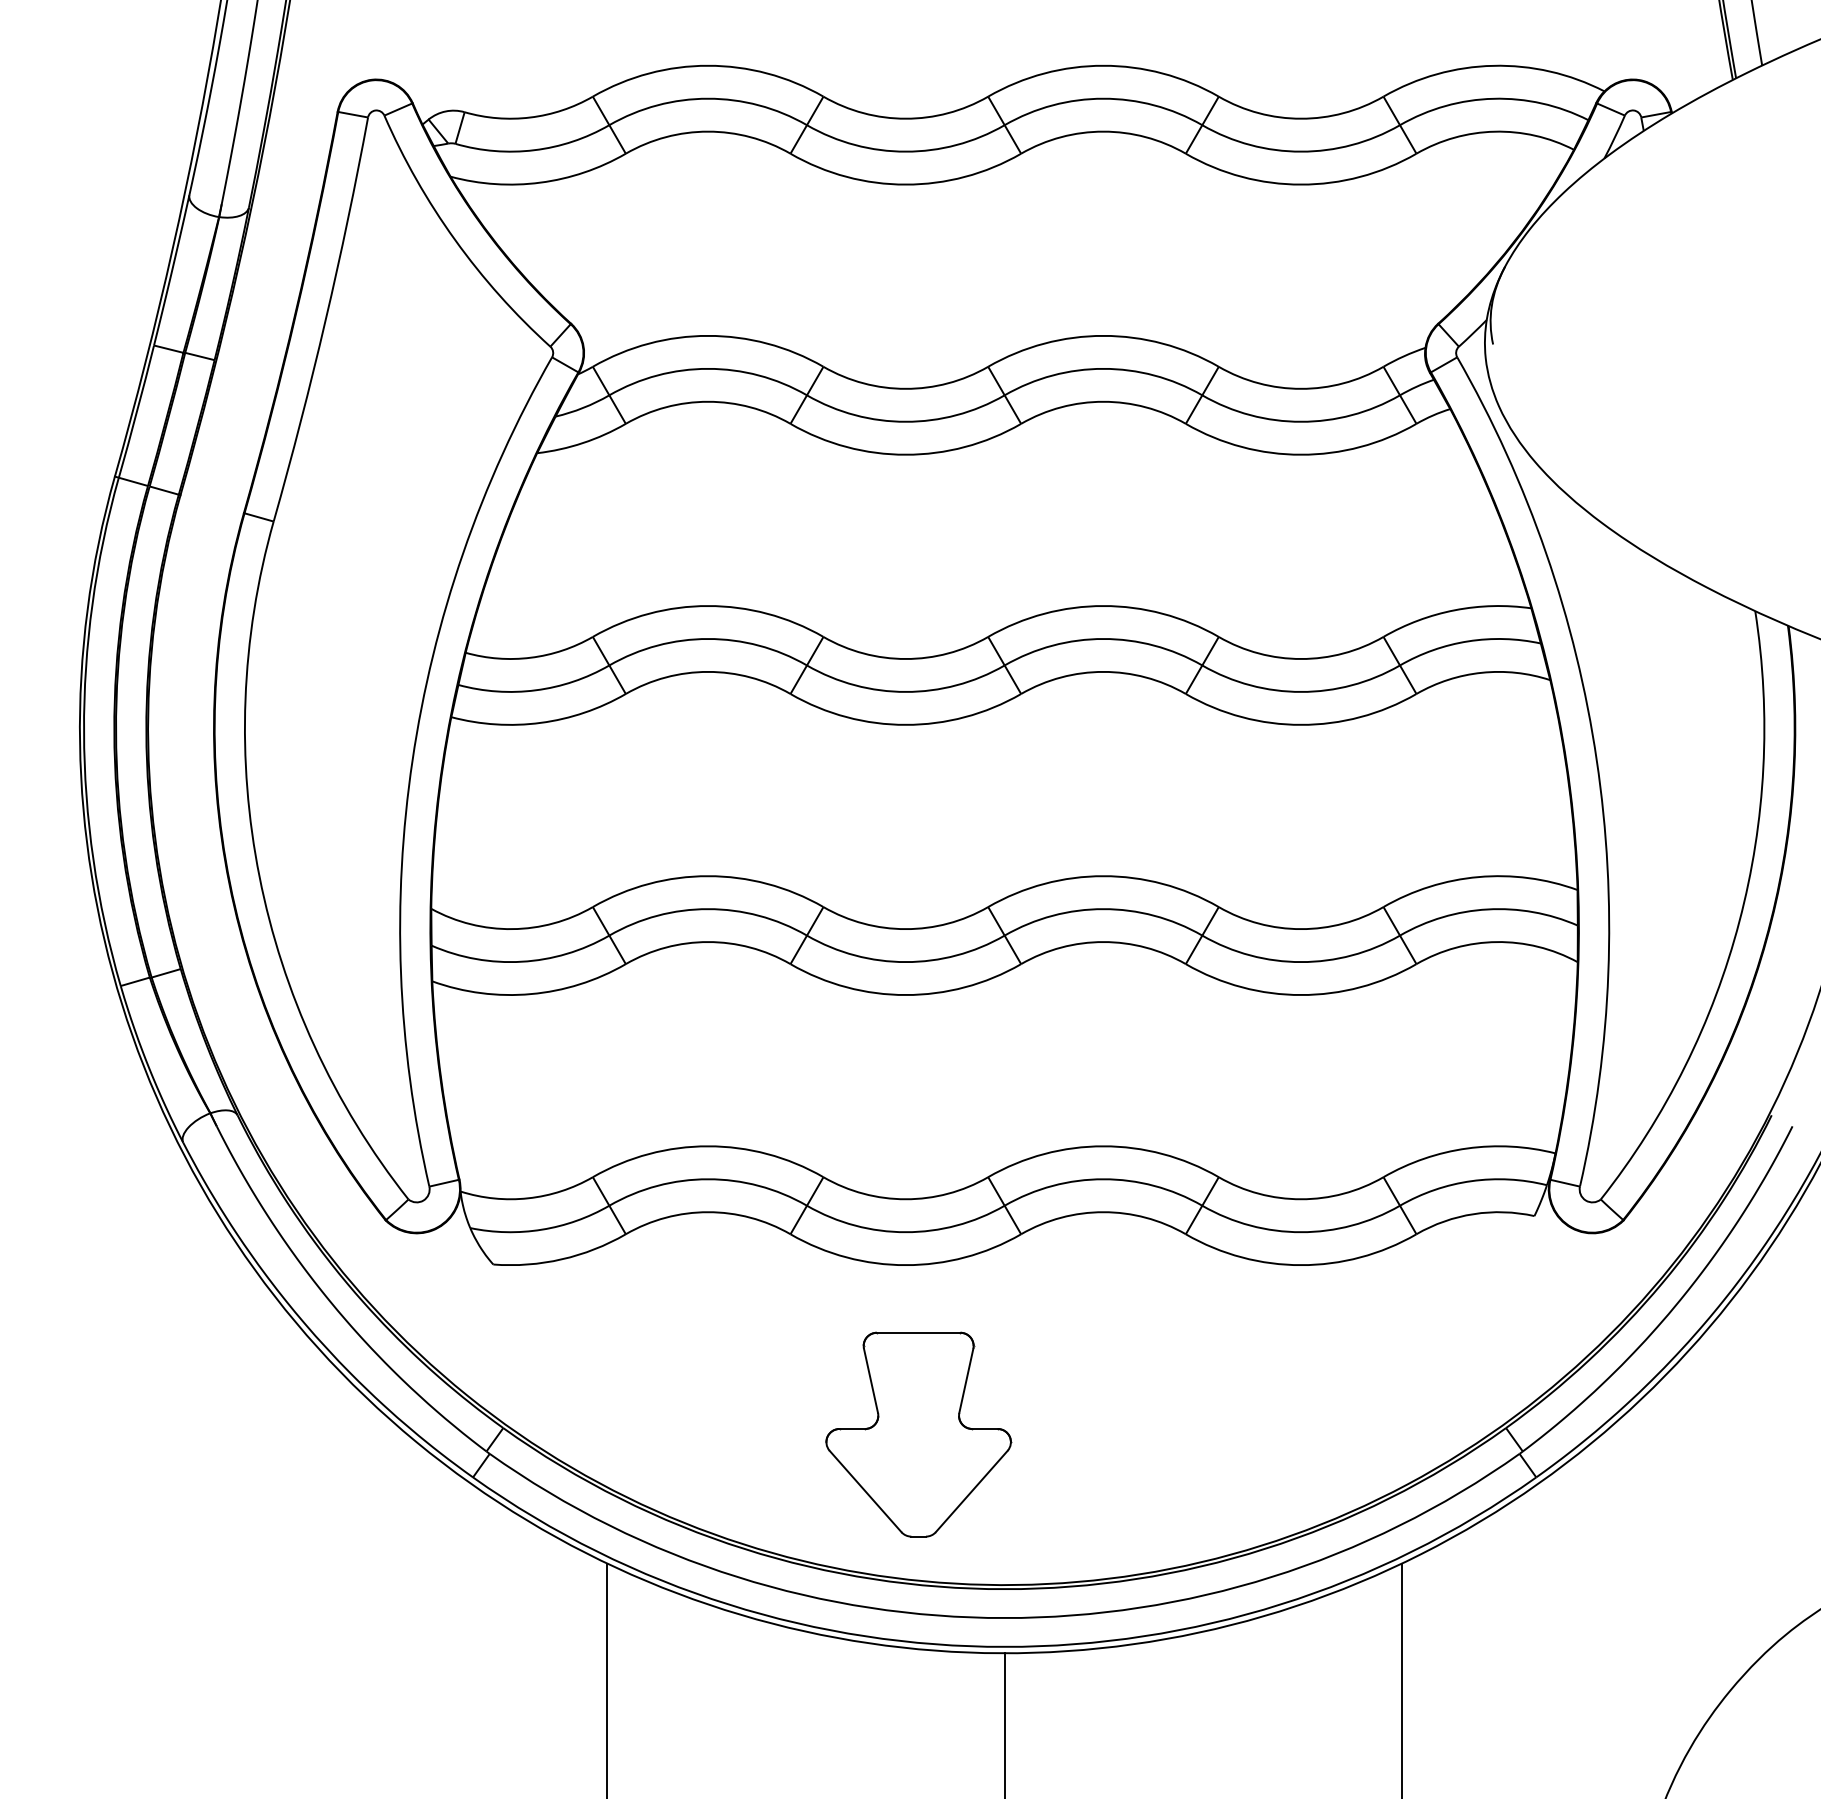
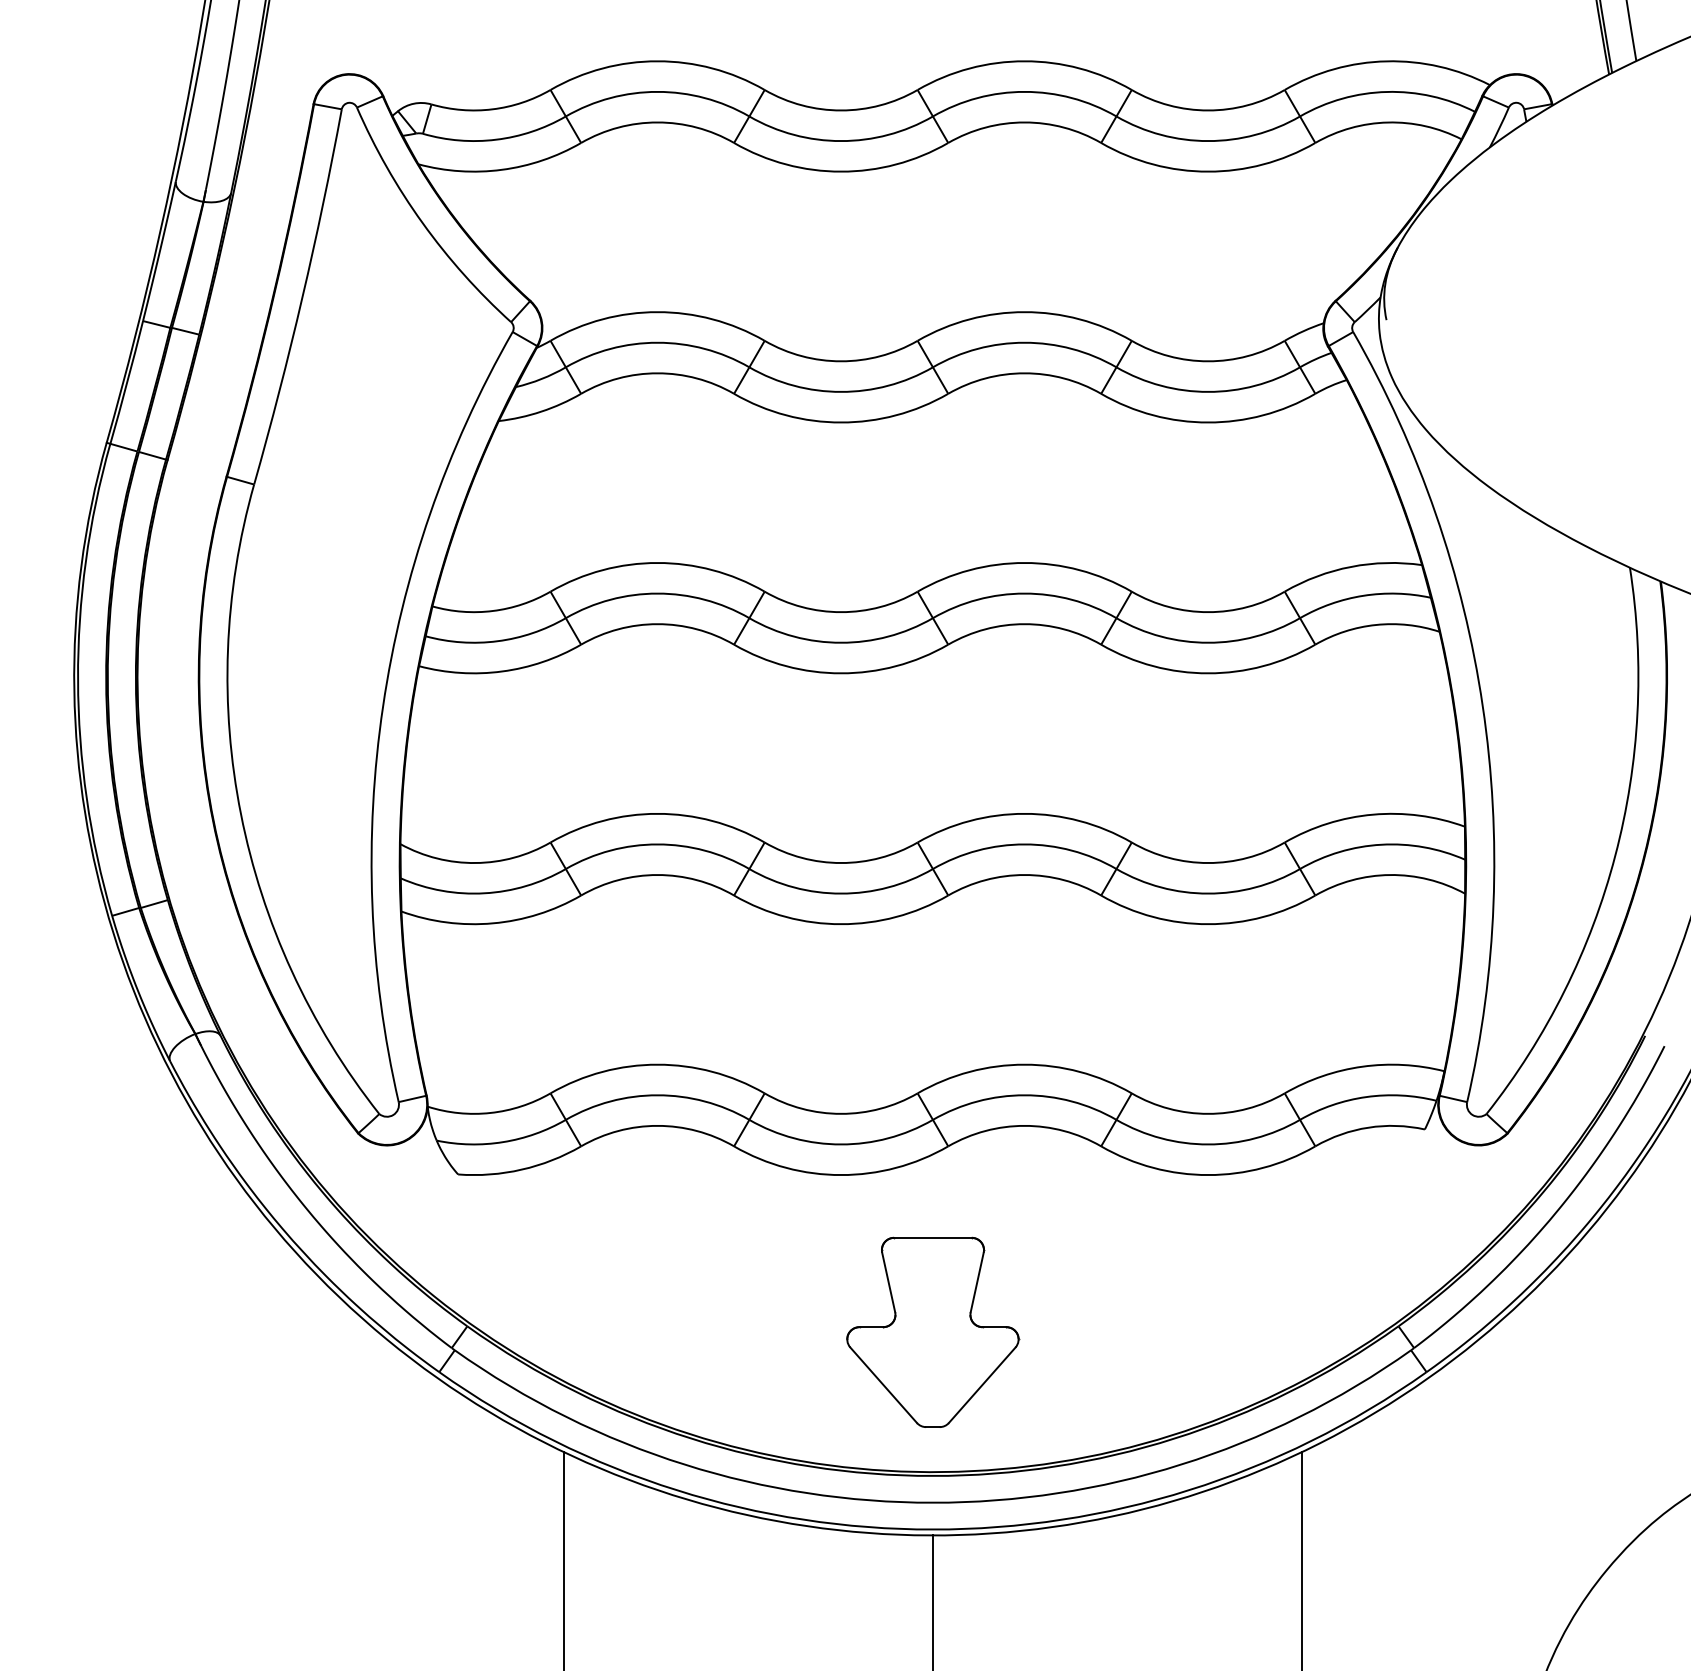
part: (918, 1434) -> (932, 1332), moved

